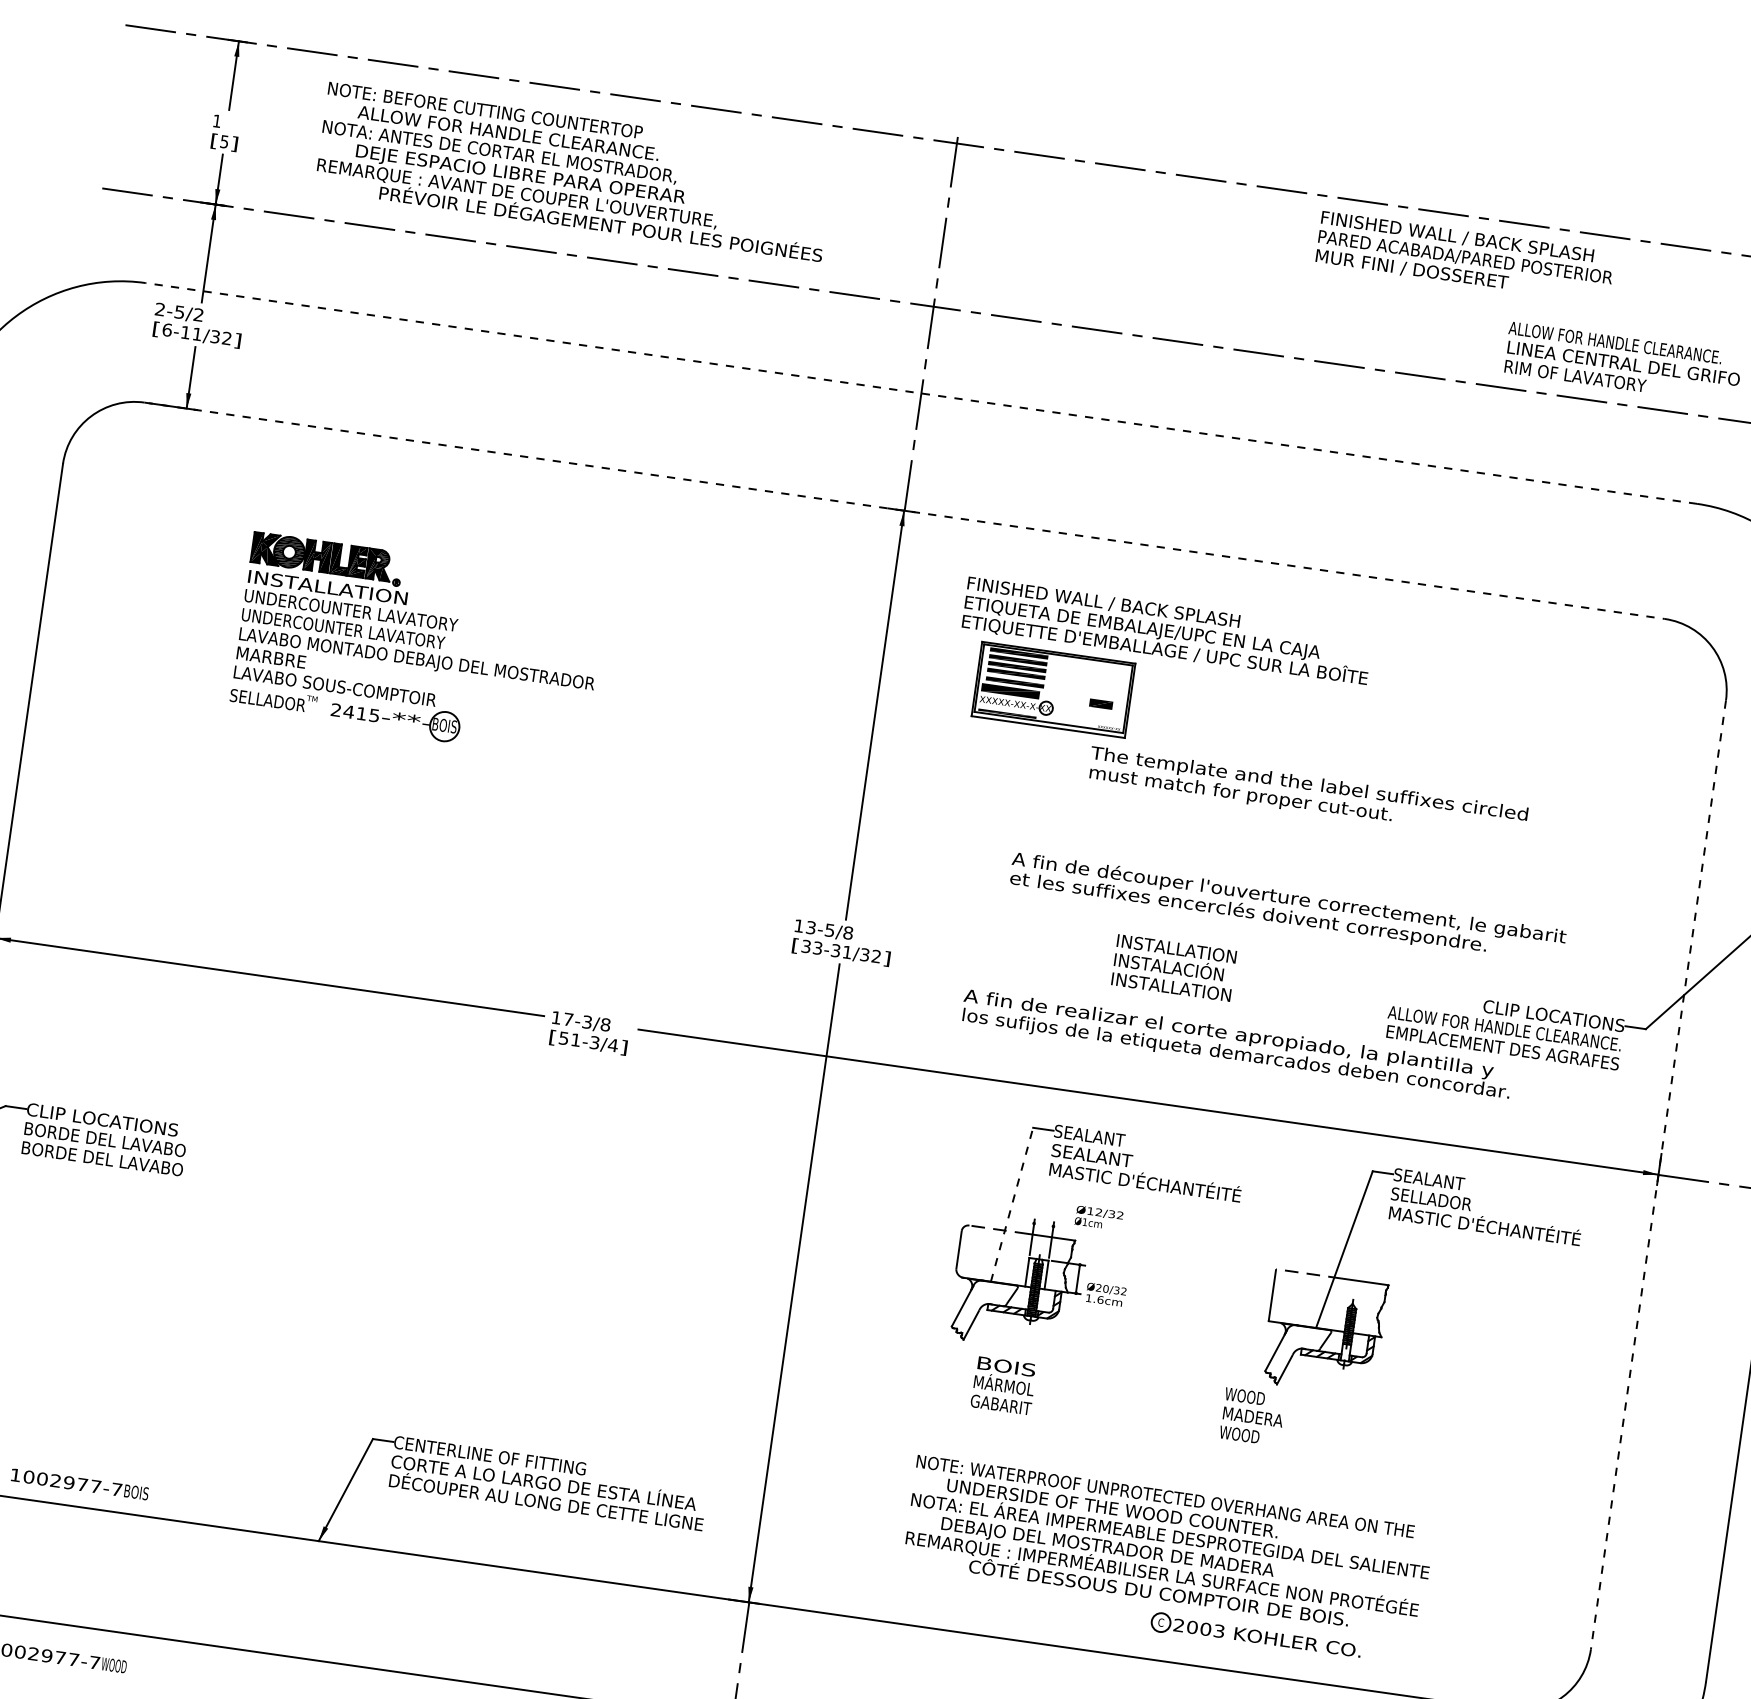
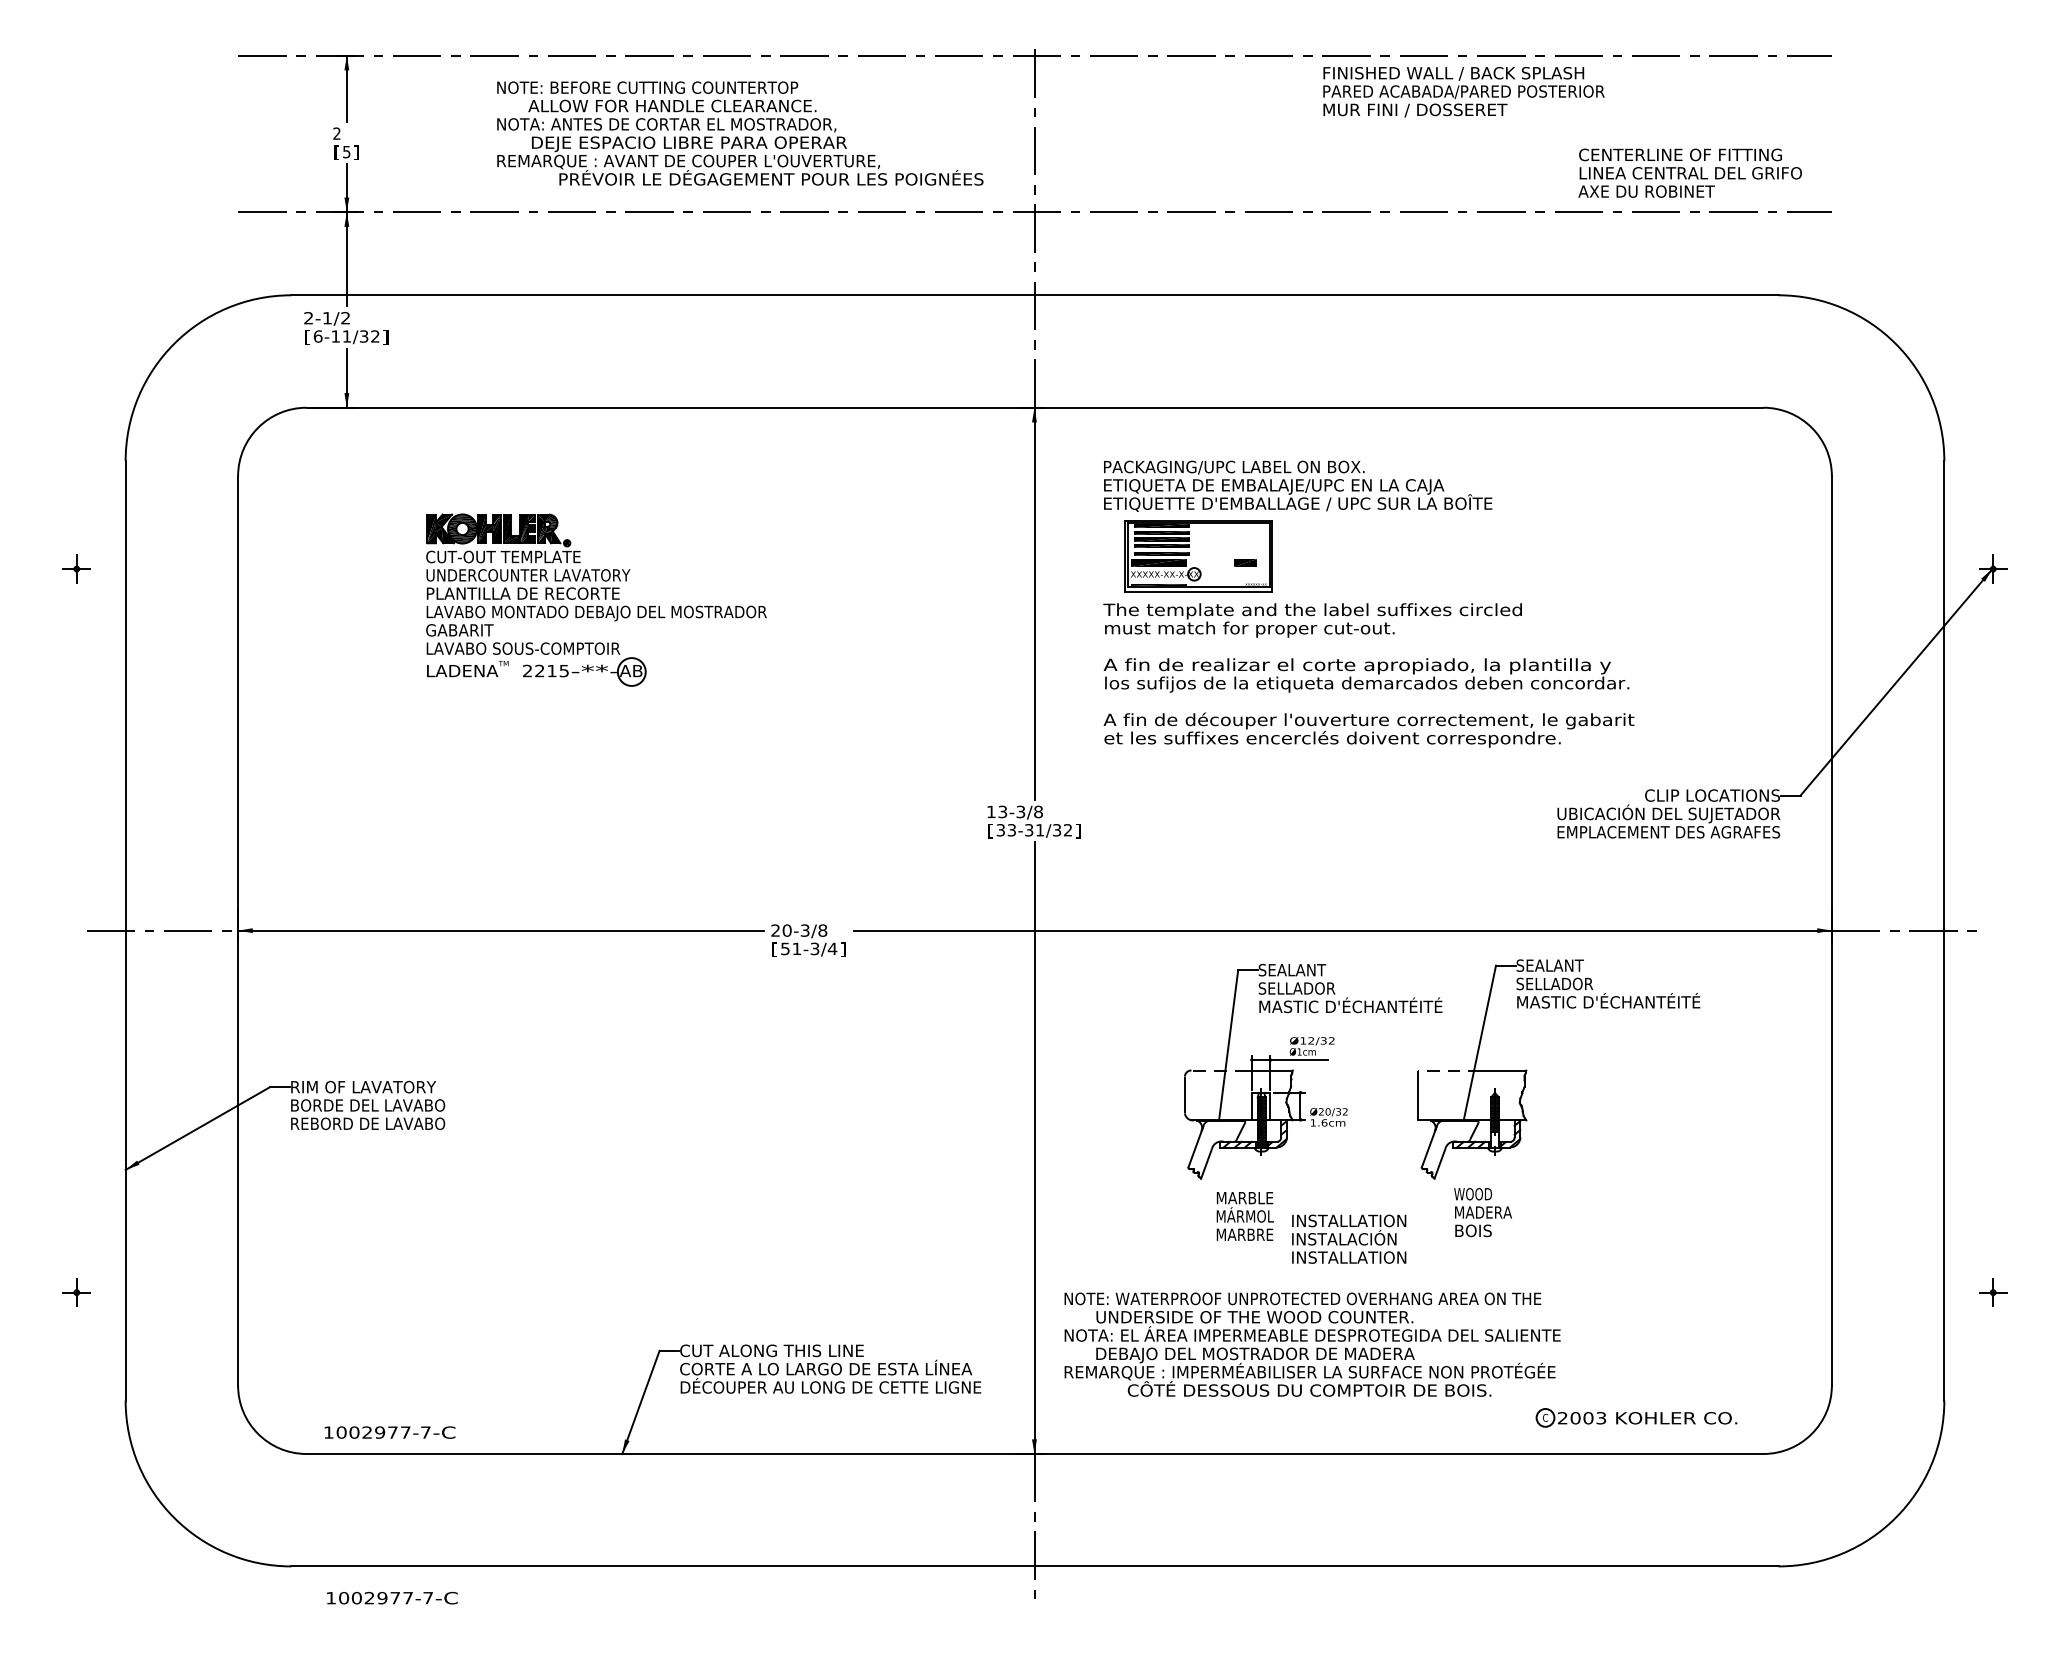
text: (216, 120) -> (336, 133), 1 -> 2
text: (575, 172) -> (740, 133), moved
text: (1464, 258) -> (1463, 92), moved
text: (179, 312) -> (327, 318), 2-5/2 -> 2-1/2
text: (1615, 342) -> (1680, 154), ALLOW FOR HANDLE CLEARANCE. -> CENTERLINE OF FITTING
text: (1574, 375) -> (1646, 191), RIM OF LAVATORY -> AXE DU ROBINET
line: (921, 393) -> (1035, 295), dashed -> solid
line: (905, 510) -> (1035, 407), dashed -> solid
text: (328, 587) -> (503, 556), INSTALLATION -> CUT-OUT TEMPLATE
text: (1103, 602) -> (1234, 467), FINISHED WALL / BACK SPLASH -> PACKAGING/UPC LABEL ON BOX.
text: (343, 628) -> (523, 593), UNDERCOUNTER LAVATORY -> PLANTILLA DE RECORTE
text: (271, 657) -> (459, 630), MARBRE -> GABARIT
text: (268, 699) -> (462, 670), SELLADOR -> LADENA
text: (348, 711) -> (539, 670), 2415 -> 2215
text: (444, 725) -> (631, 670), BOIS -> AB
text: (1307, 794) -> (1312, 620), moved
text: (1287, 907) -> (1368, 729), moved
text: (830, 930) -> (1021, 811), 13-5/8 -> 13-3/8
text: (1174, 967) -> (1349, 1238), moved
text: (562, 1018) -> (781, 930), 17-3/8 -> 20-3/8
text: (1505, 1028) -> (1668, 813), ALLOW FOR HANDLE CLEARANCE. -> UBICACIÓN DEL SUJETADOR
text: (1236, 1045) -> (1366, 675), moved
text: (102, 1119) -> (362, 1086), CLIP LOCATIONS -> RIM OF LAVATORY
text: (1091, 1155) -> (1296, 988), SEALANT -> SELLADOR
text: (98, 1158) -> (364, 1123), BORDE DEL LAVABO -> REBORD DE LAVABO
line: (1658, 1174) -> (1831, 930), dashed -> solid
line: (1011, 1204) -> (1228, 1045), dashed -> solid
line: (1073, 1229) -> (1289, 1060), added
part: (1390, 1285) -> (1527, 1070), moved
text: (1005, 1365) -> (1244, 1197), BOIS -> MARBLE
text: (1001, 1404) -> (1245, 1234), GABARIT -> MARBRE
text: (1238, 1434) -> (1472, 1230), WOOD -> BOIS
text: (489, 1455) -> (771, 1350), CENTERLINE OF FITTING -> CUT ALONG THIS LINE
text: (136, 1492) -> (444, 1432), BOIS -> -C
text: (1168, 1545) -> (1312, 1344), moved
part: (1256, 1635) -> (1636, 1417), moved
text: (113, 1664) -> (446, 1597), WOOD -> -C

